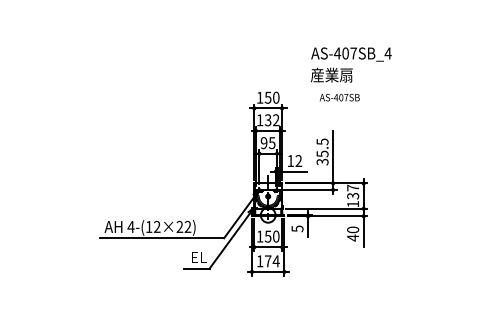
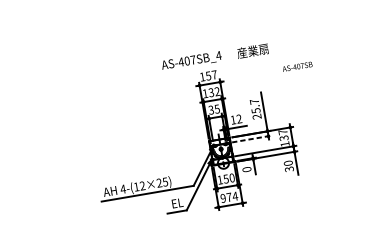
text: (351, 54) -> (191, 61), moved
text: (276, 97) -> (214, 74), 150 -> 157
text: (339, 97) -> (297, 66), moved
text: (263, 143) -> (210, 110), 95 -> 35
text: (322, 151) -> (255, 108), 35.5 -> 25.7
line: (311, 190) -> (252, 139), solid -> dashed
text: (187, 226) -> (165, 181), 4-(12×22) -> 4-(12×25)
text: (297, 228) -> (246, 169), 5 -> 0
text: (353, 237) -> (289, 168), 40 -> 30
text: (259, 261) -> (222, 198), 174 -> 974

